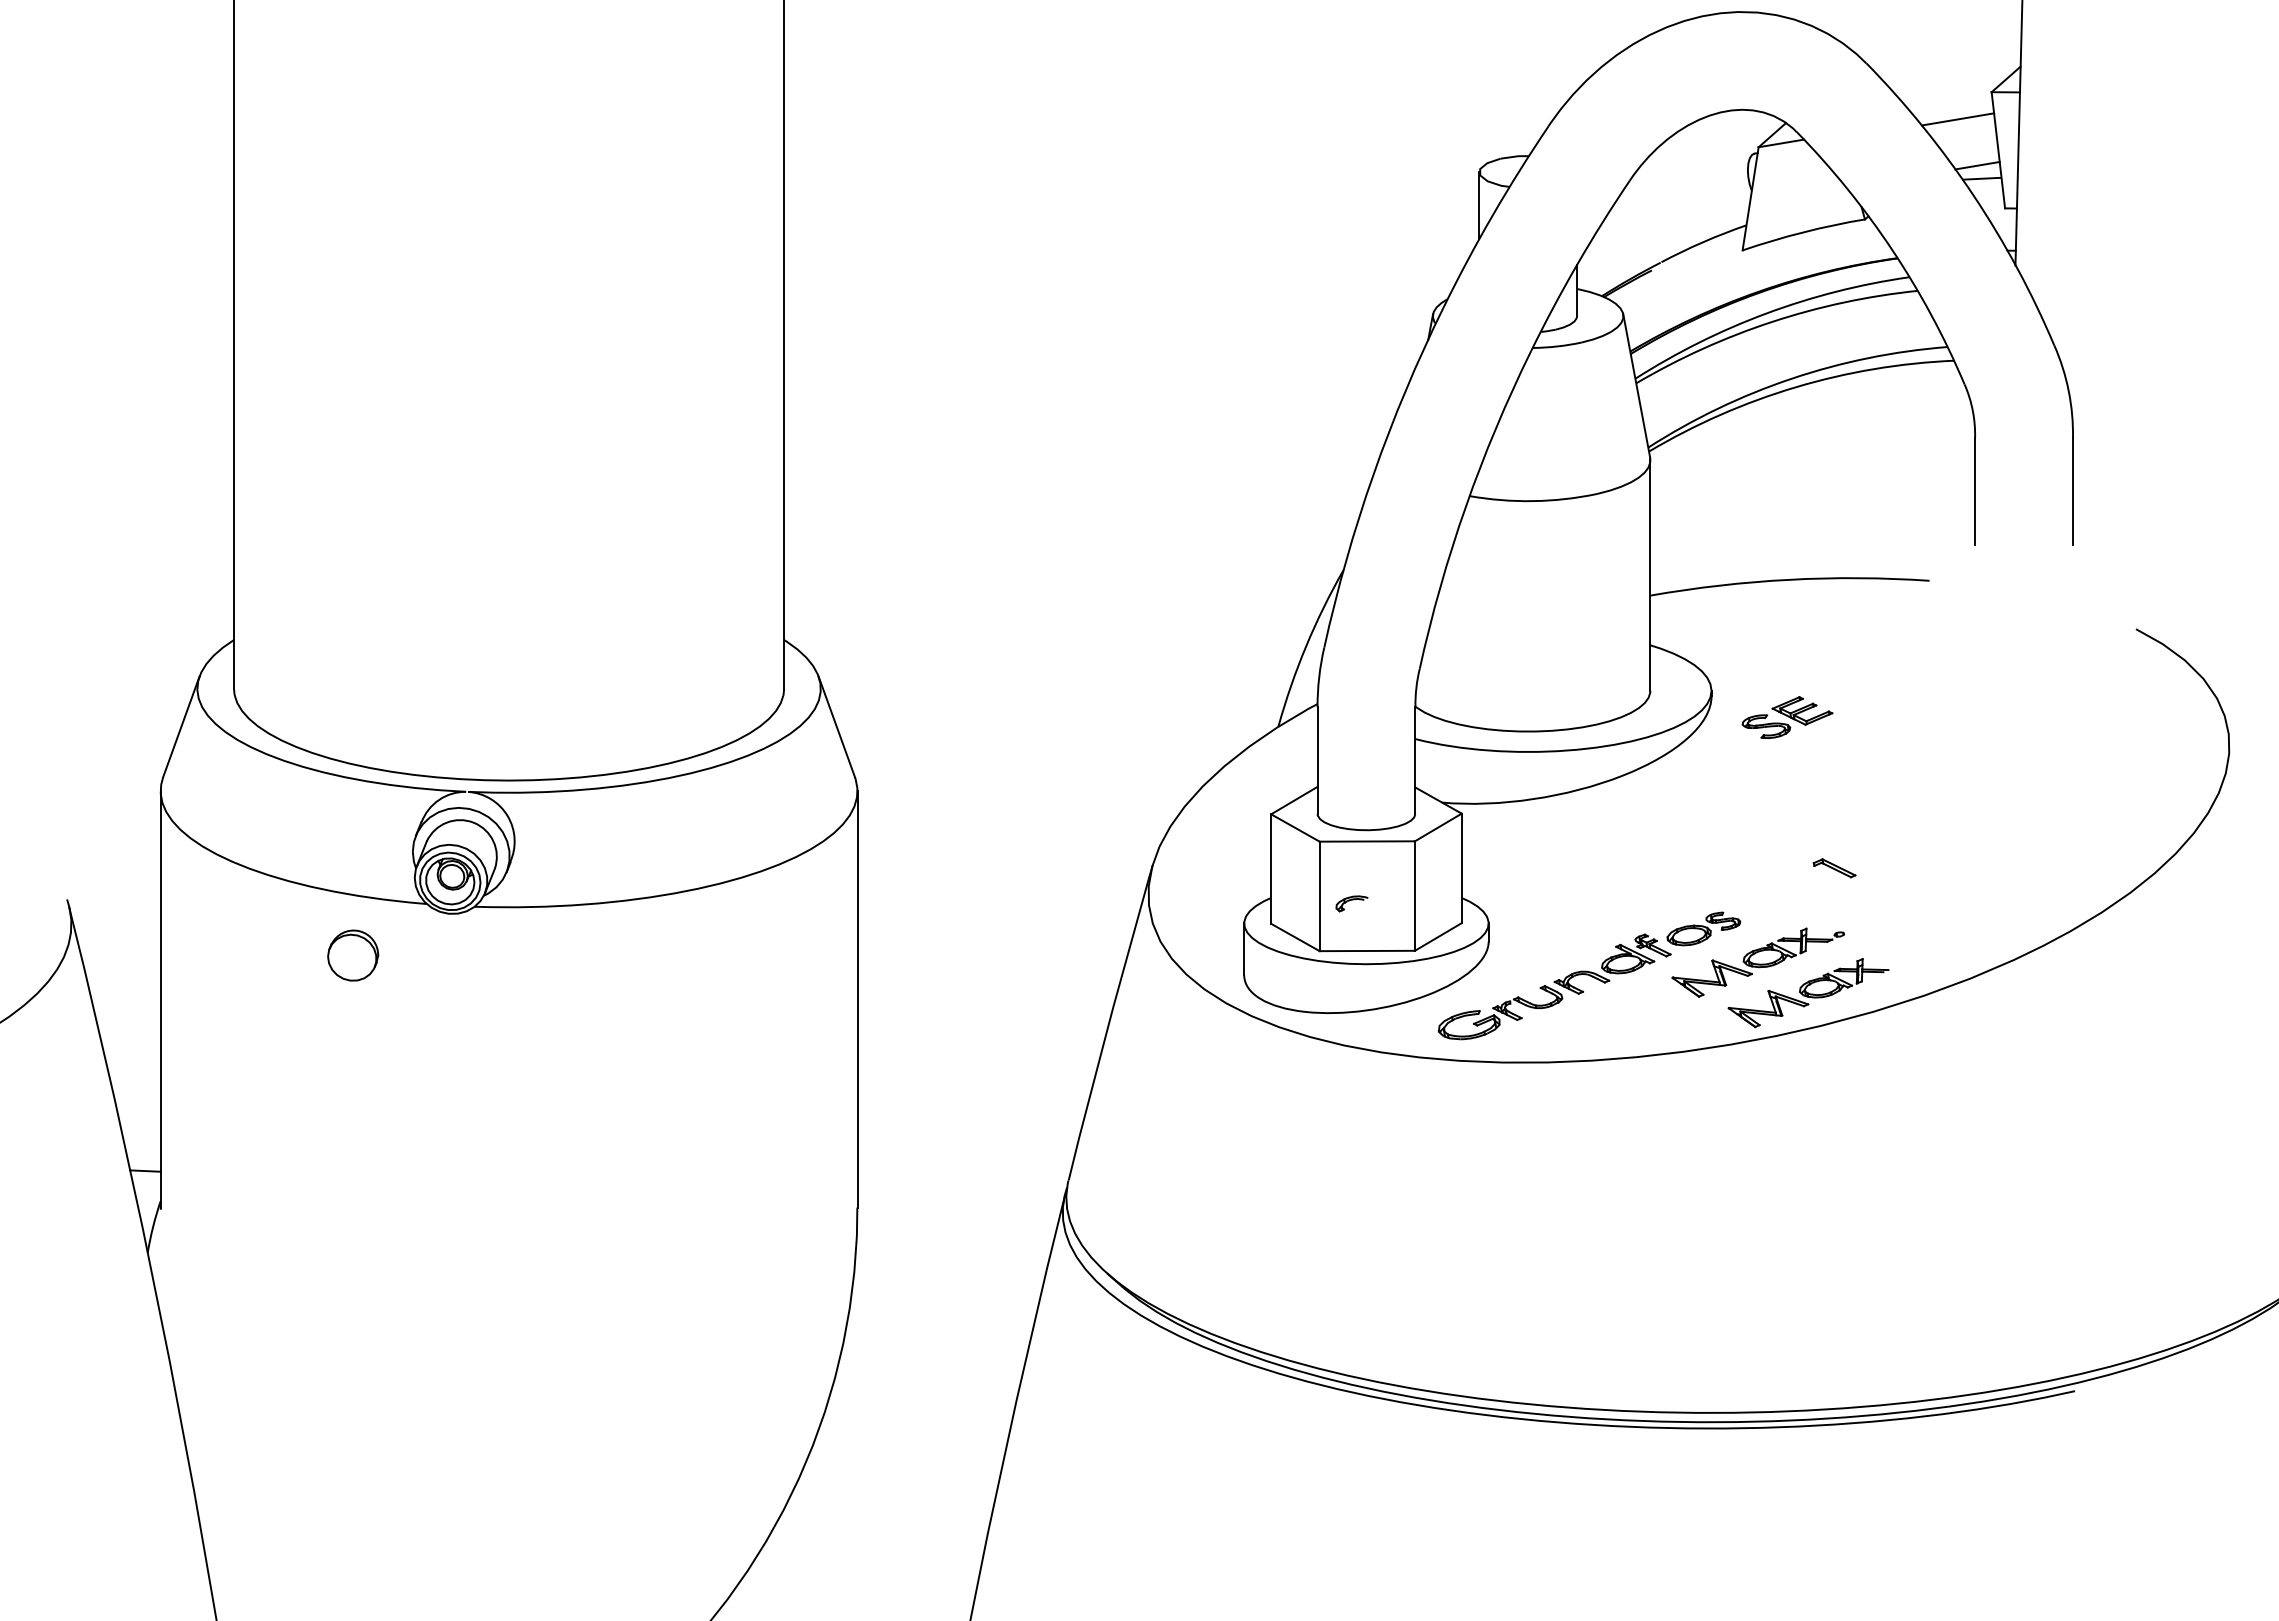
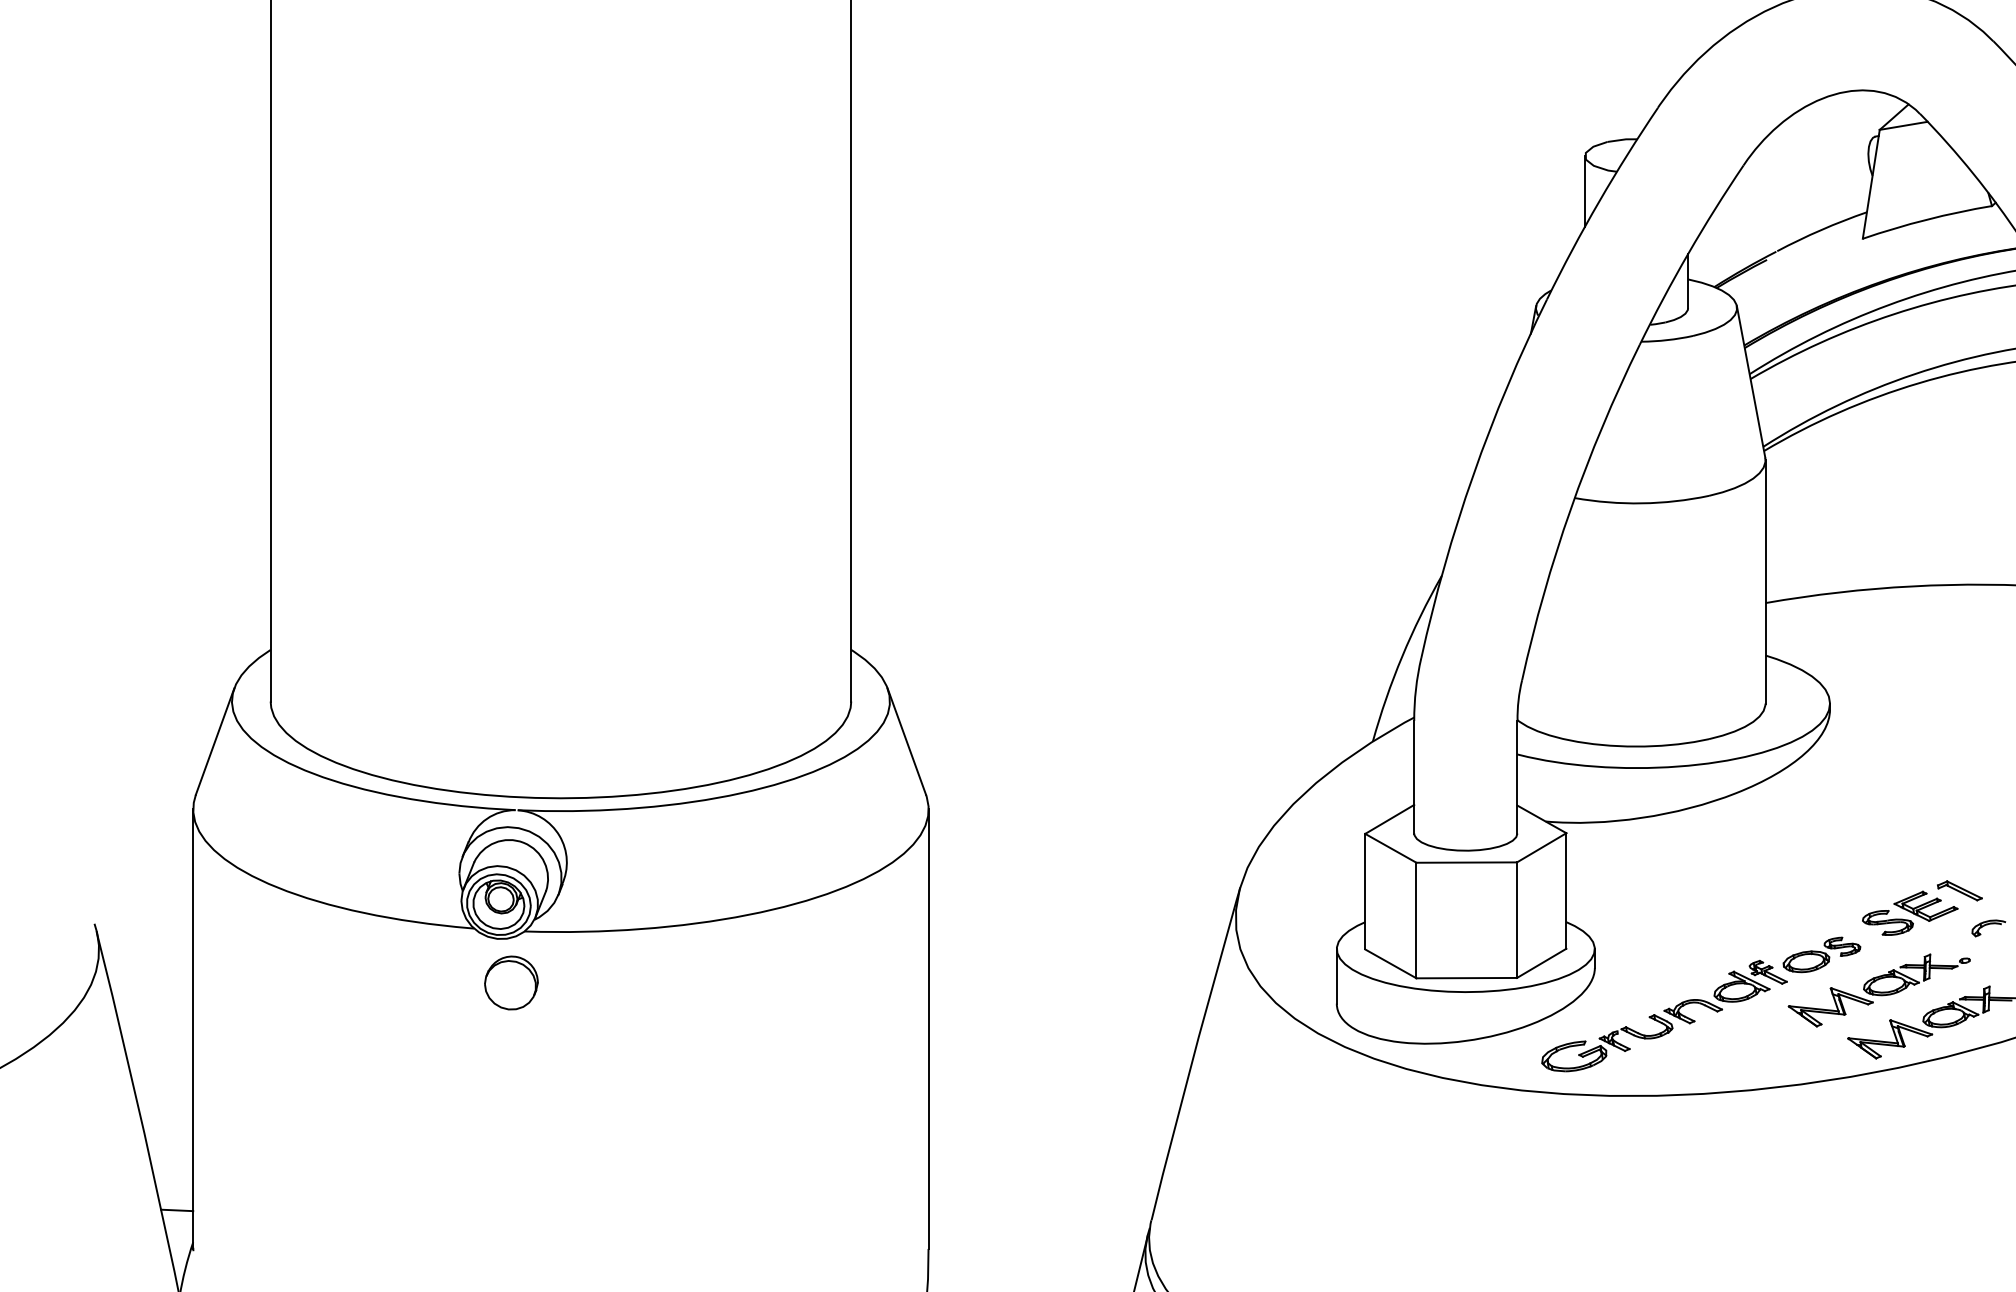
part: (1787, 717) -> (1910, 913), moved
part: (1351, 903) -> (1988, 928), moved
part: (353, 955) -> (511, 982), moved

